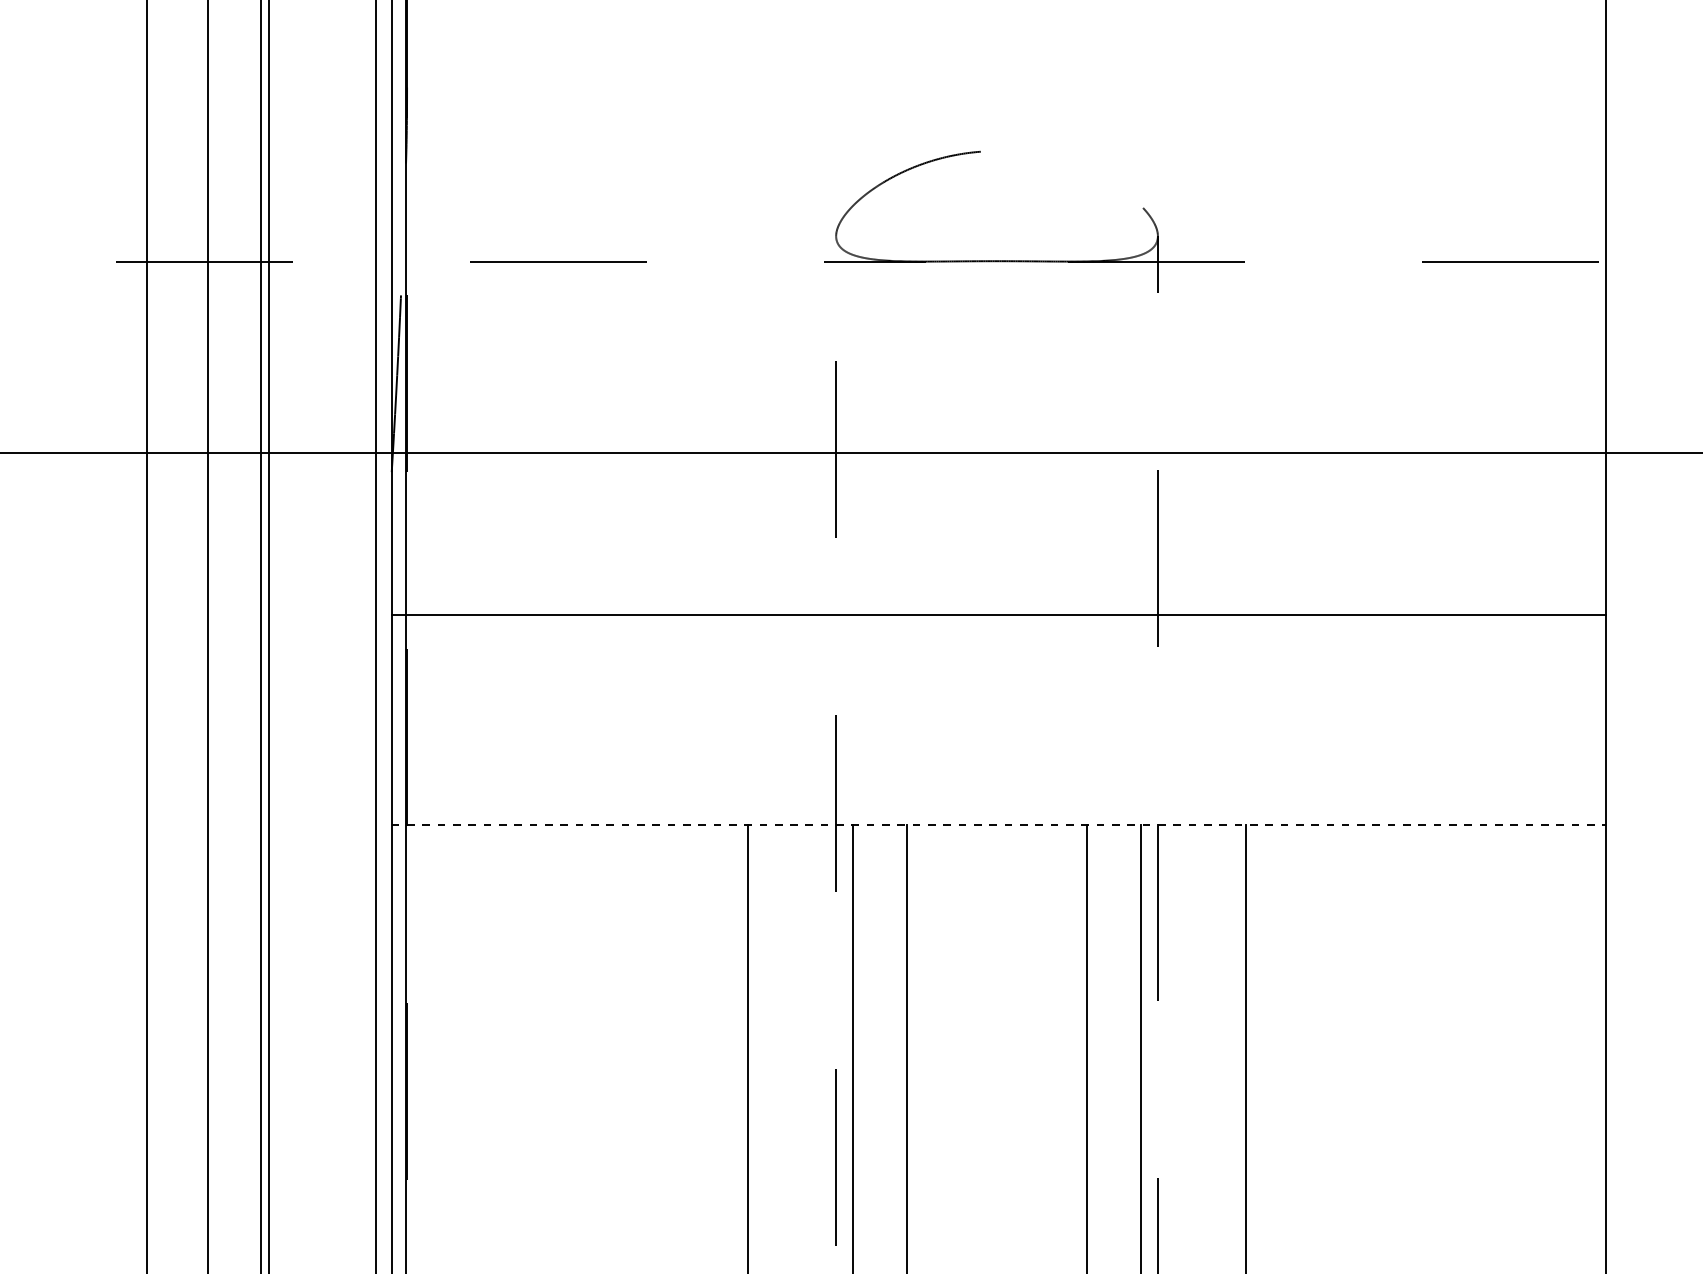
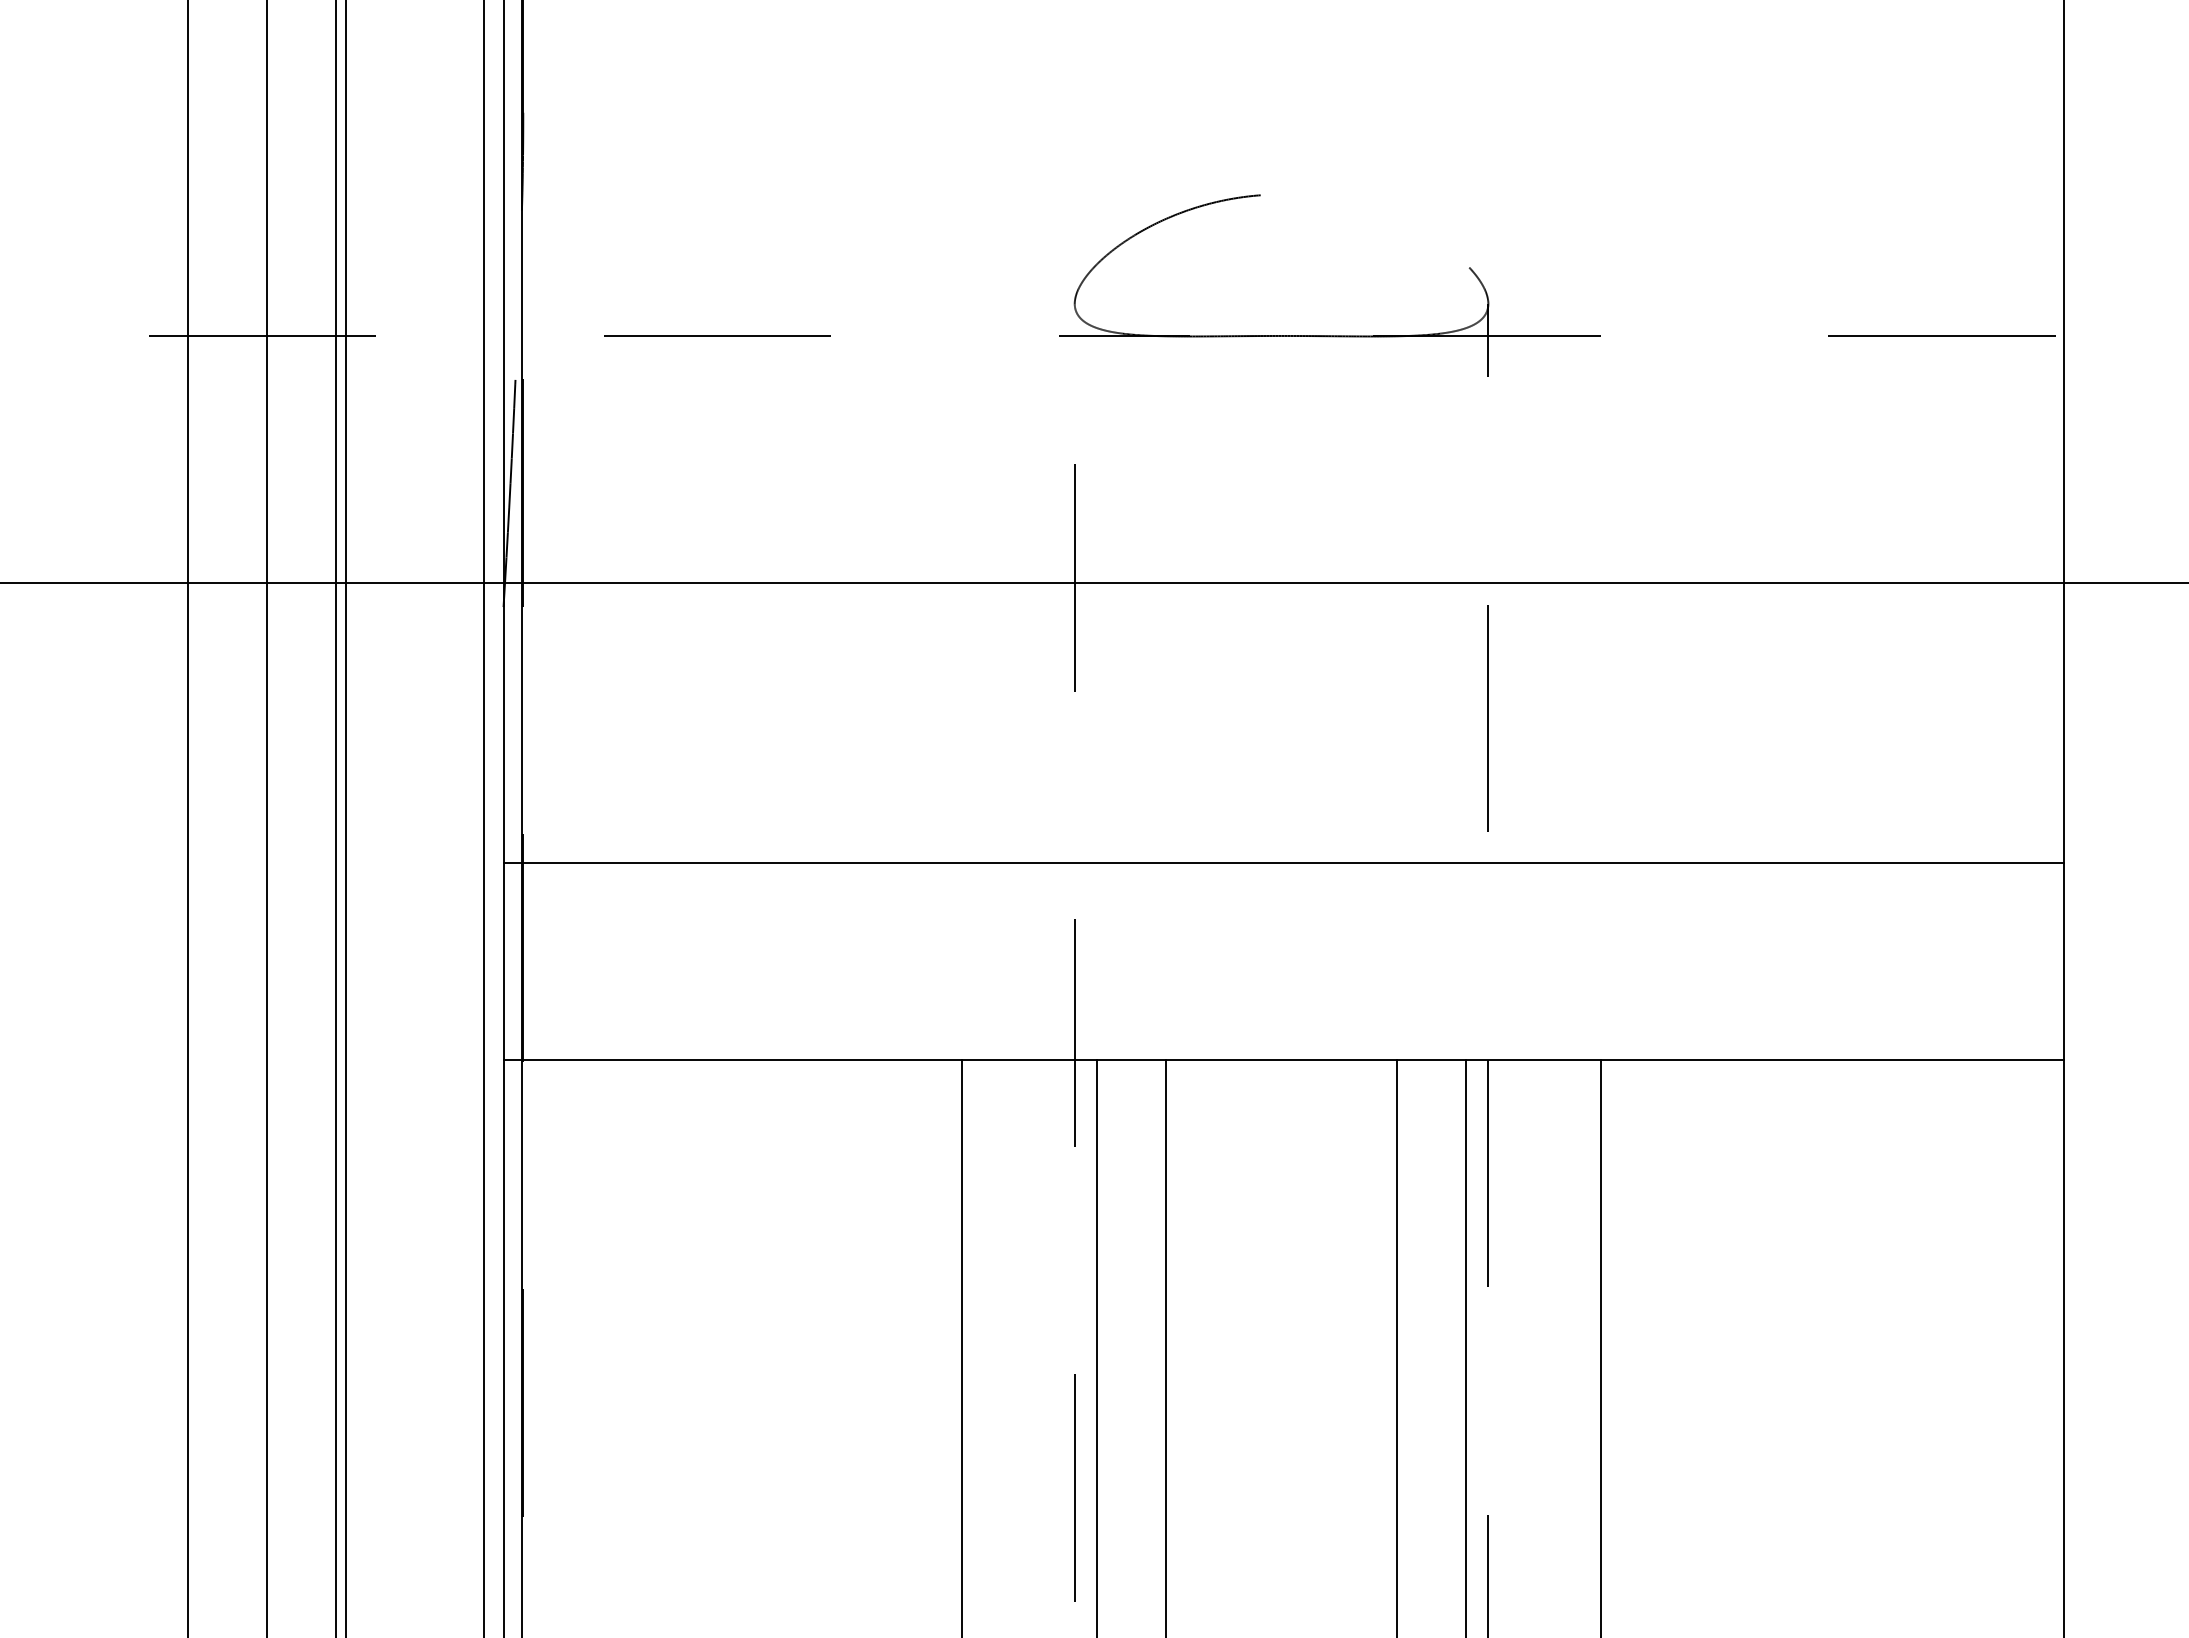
line: (998, 614) -> (1283, 863), moved
line: (999, 824) -> (1284, 1060), dashed -> solid

